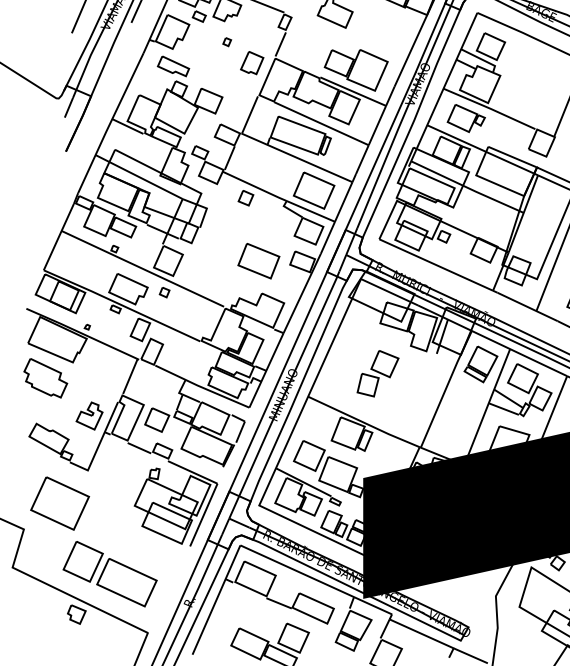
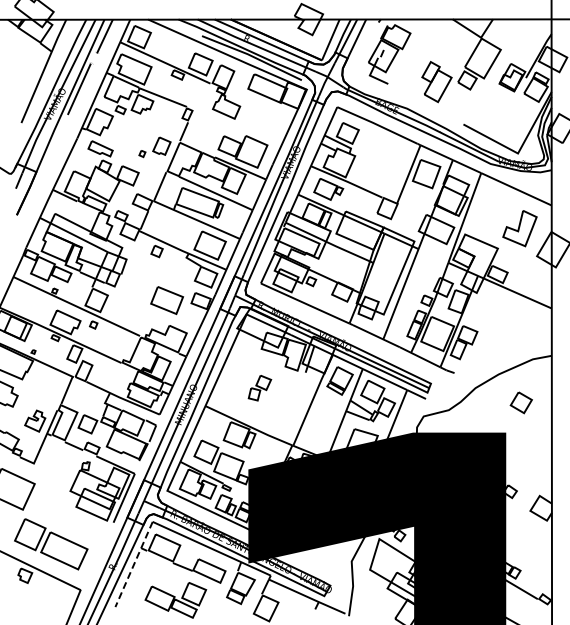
part: (227, 42) -> (142, 154), moved
part: (377, 372) -> (259, 387), size x0.7
line: (215, 600) -> (133, 564), solid -> dashed

